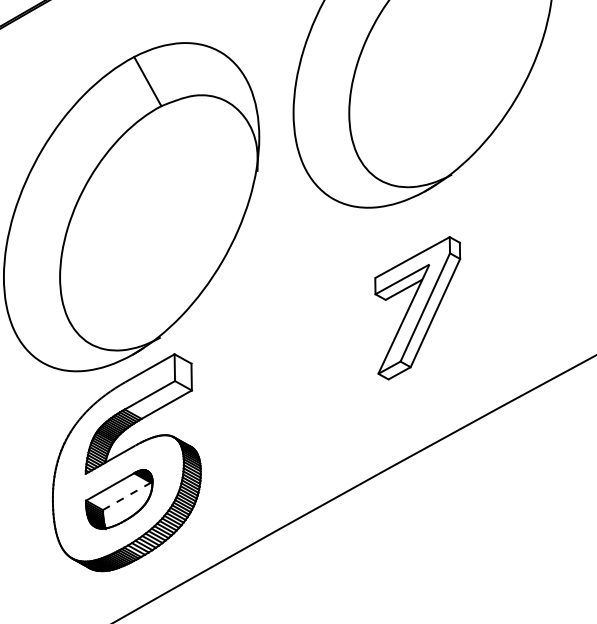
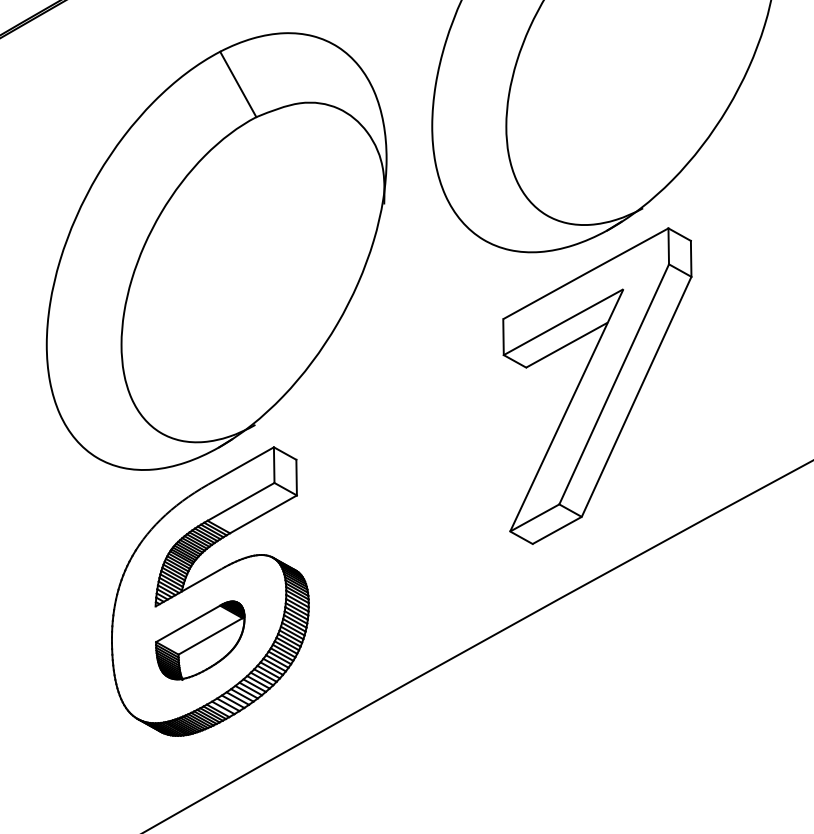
part: (417, 307) -> (597, 385), size x1.67
line: (126, 496) -> (210, 636), dashed -> solid

